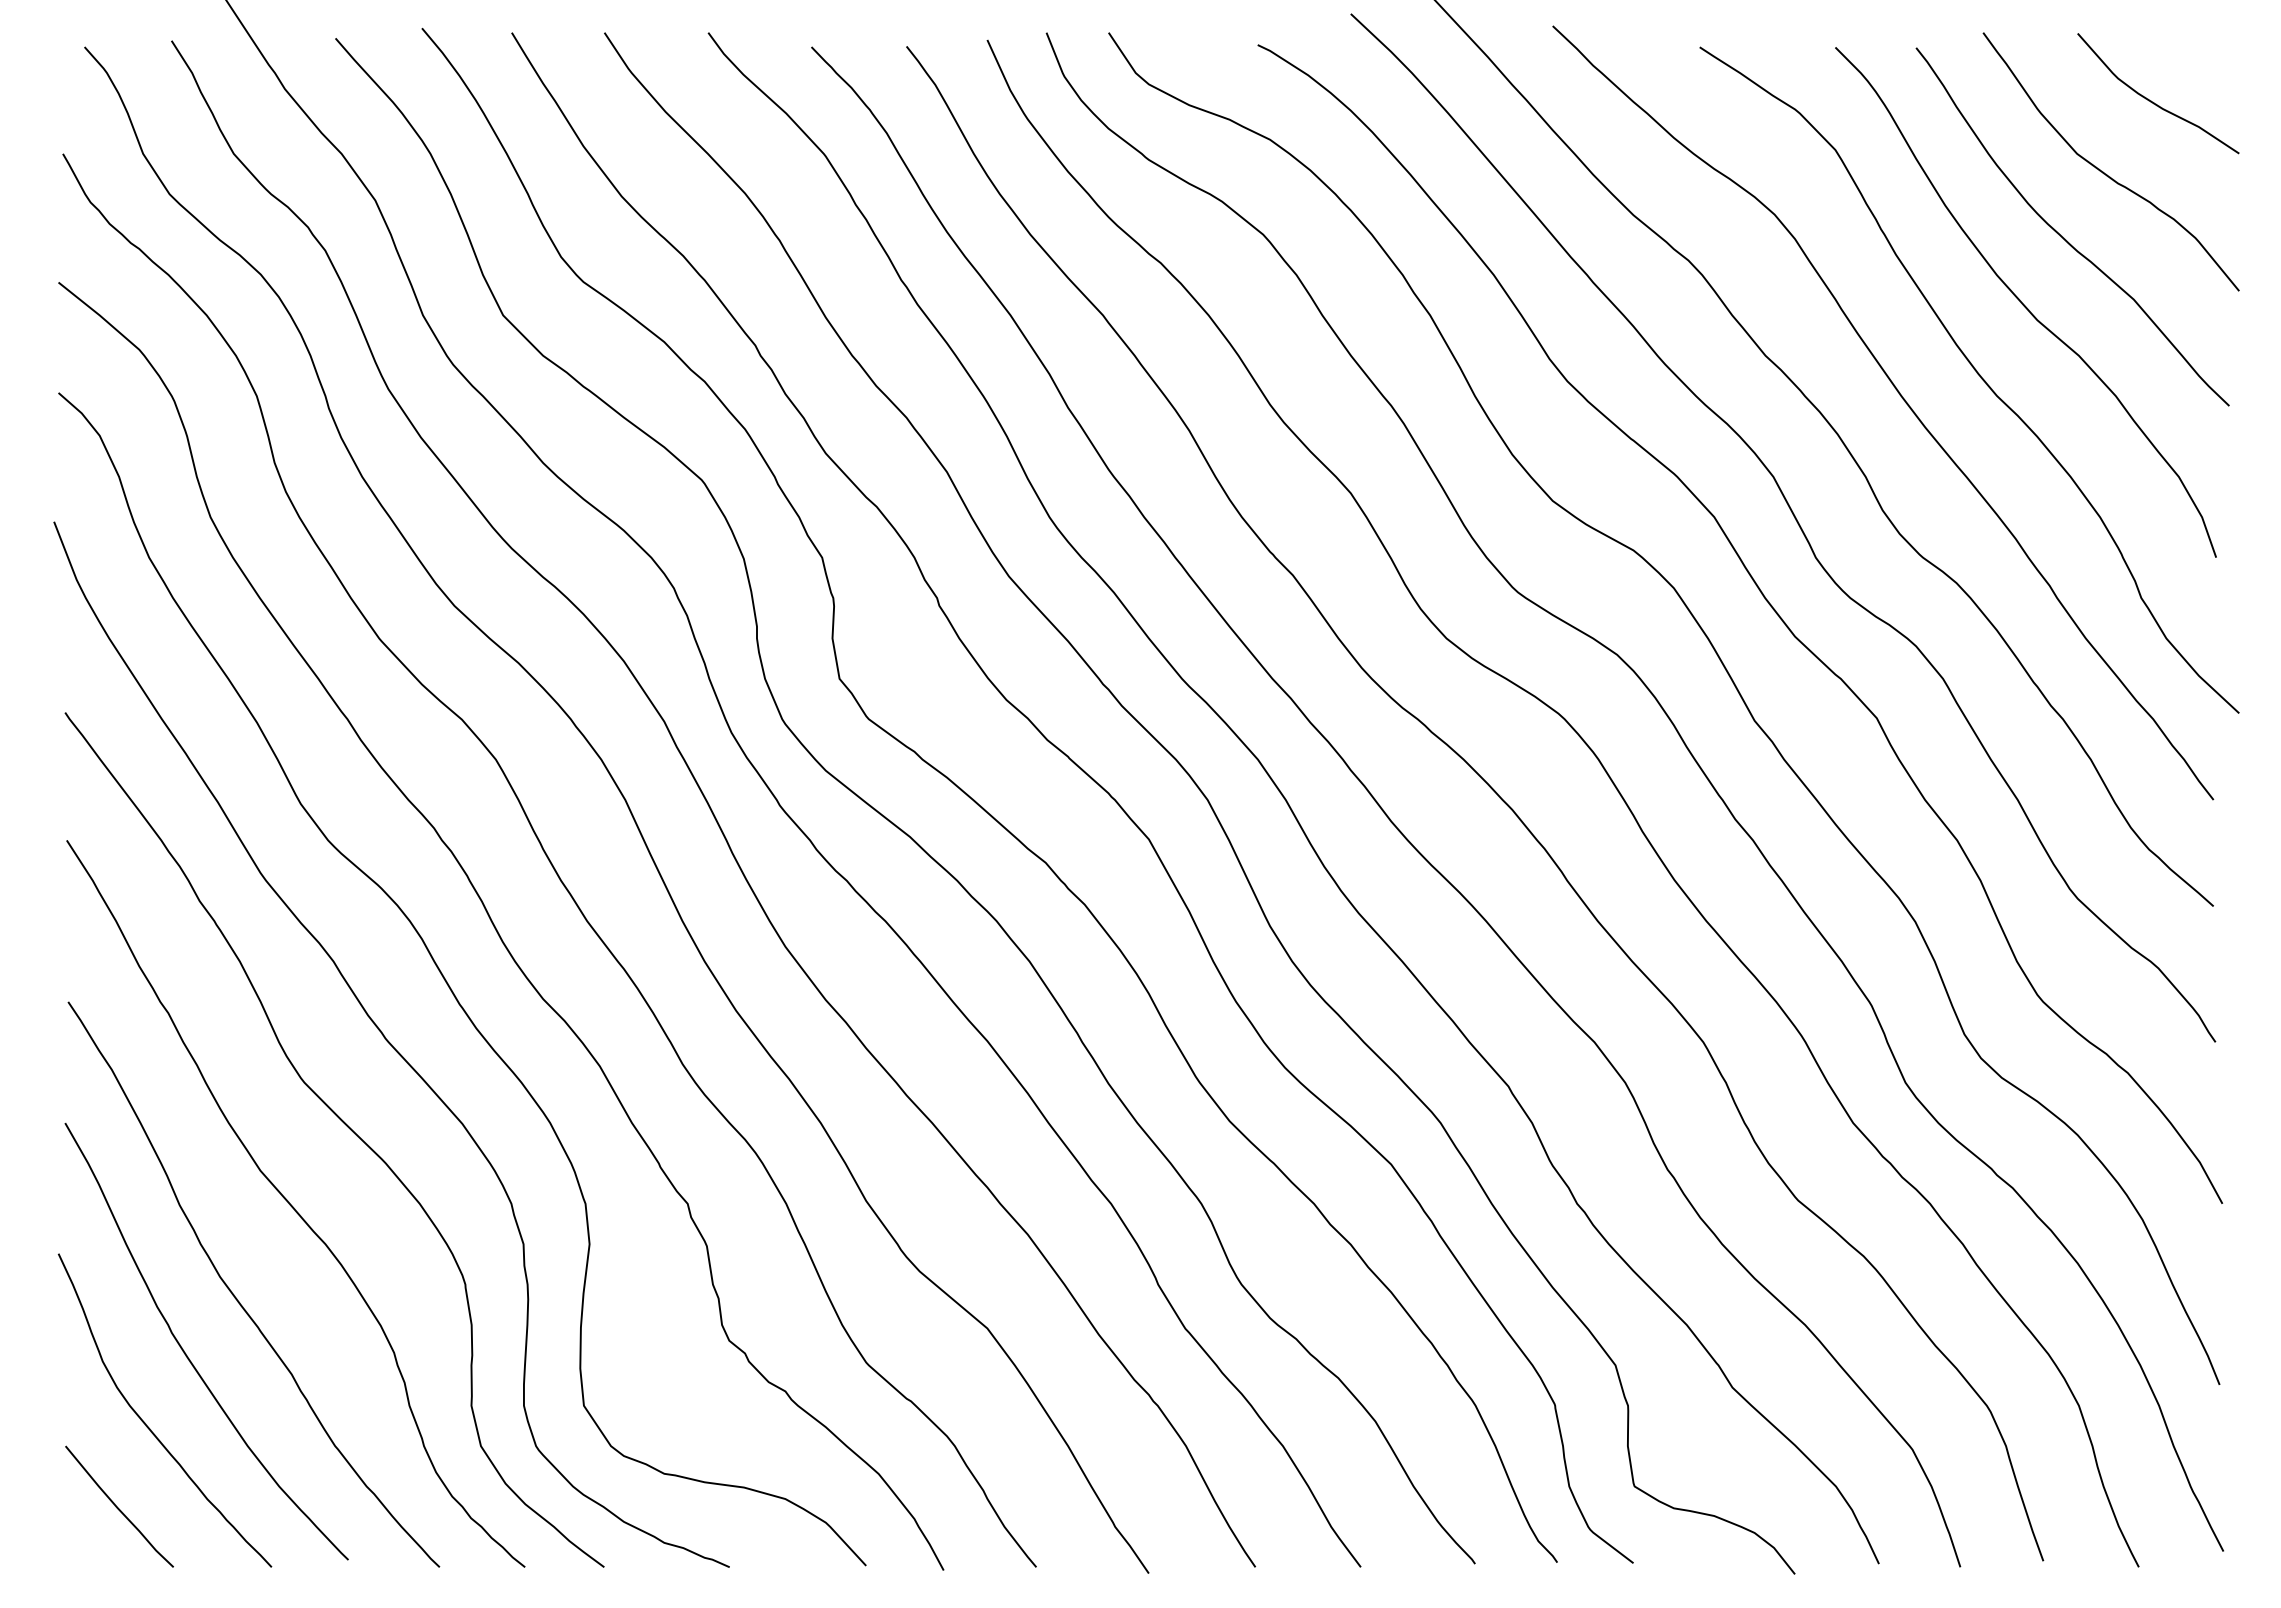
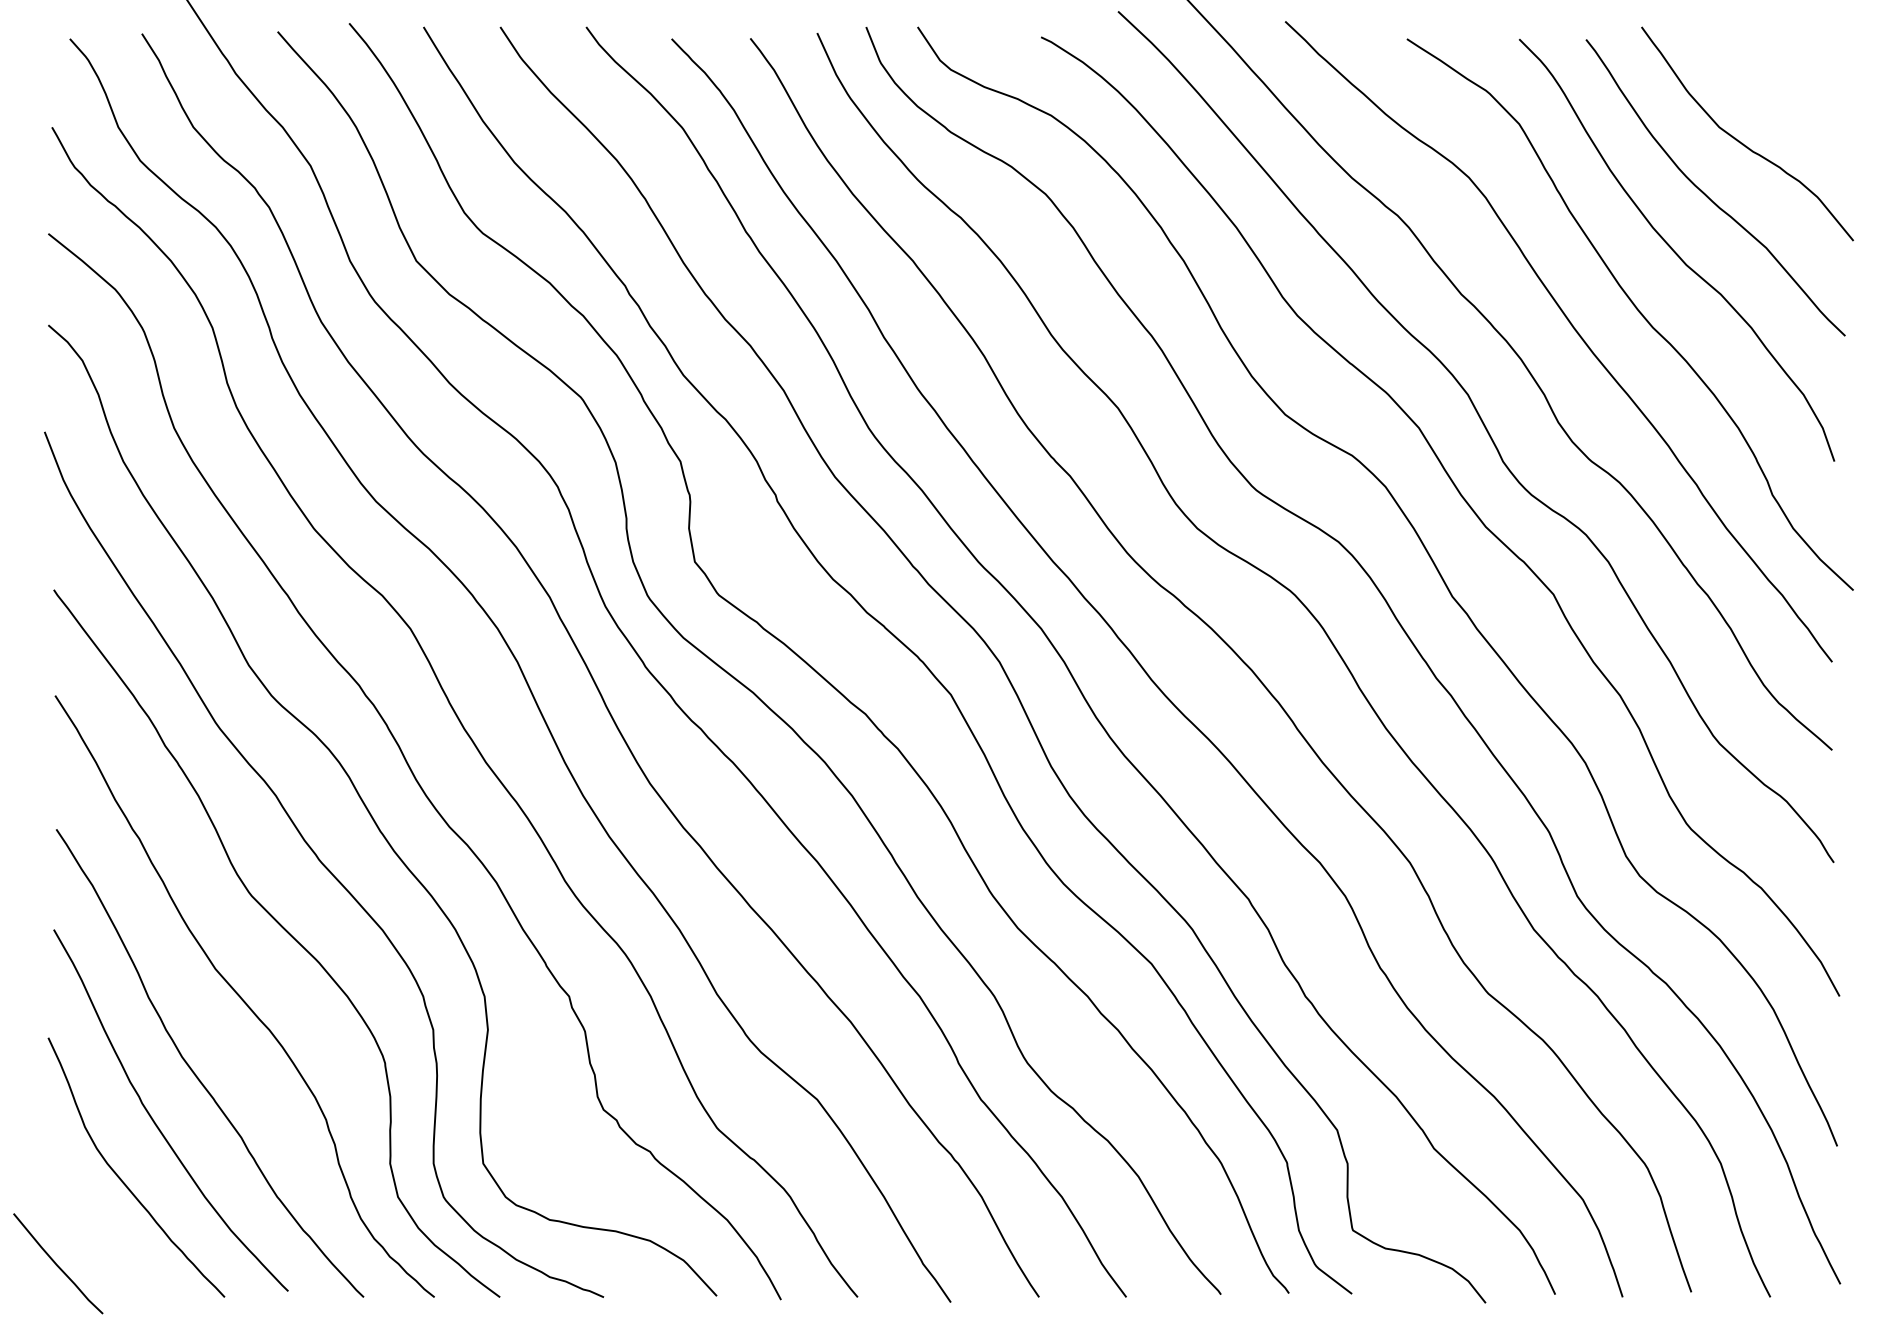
curve: (2154, 102) -> (1783, 84), removed
curve: (118, 1507) -> (57, 1264), moved

